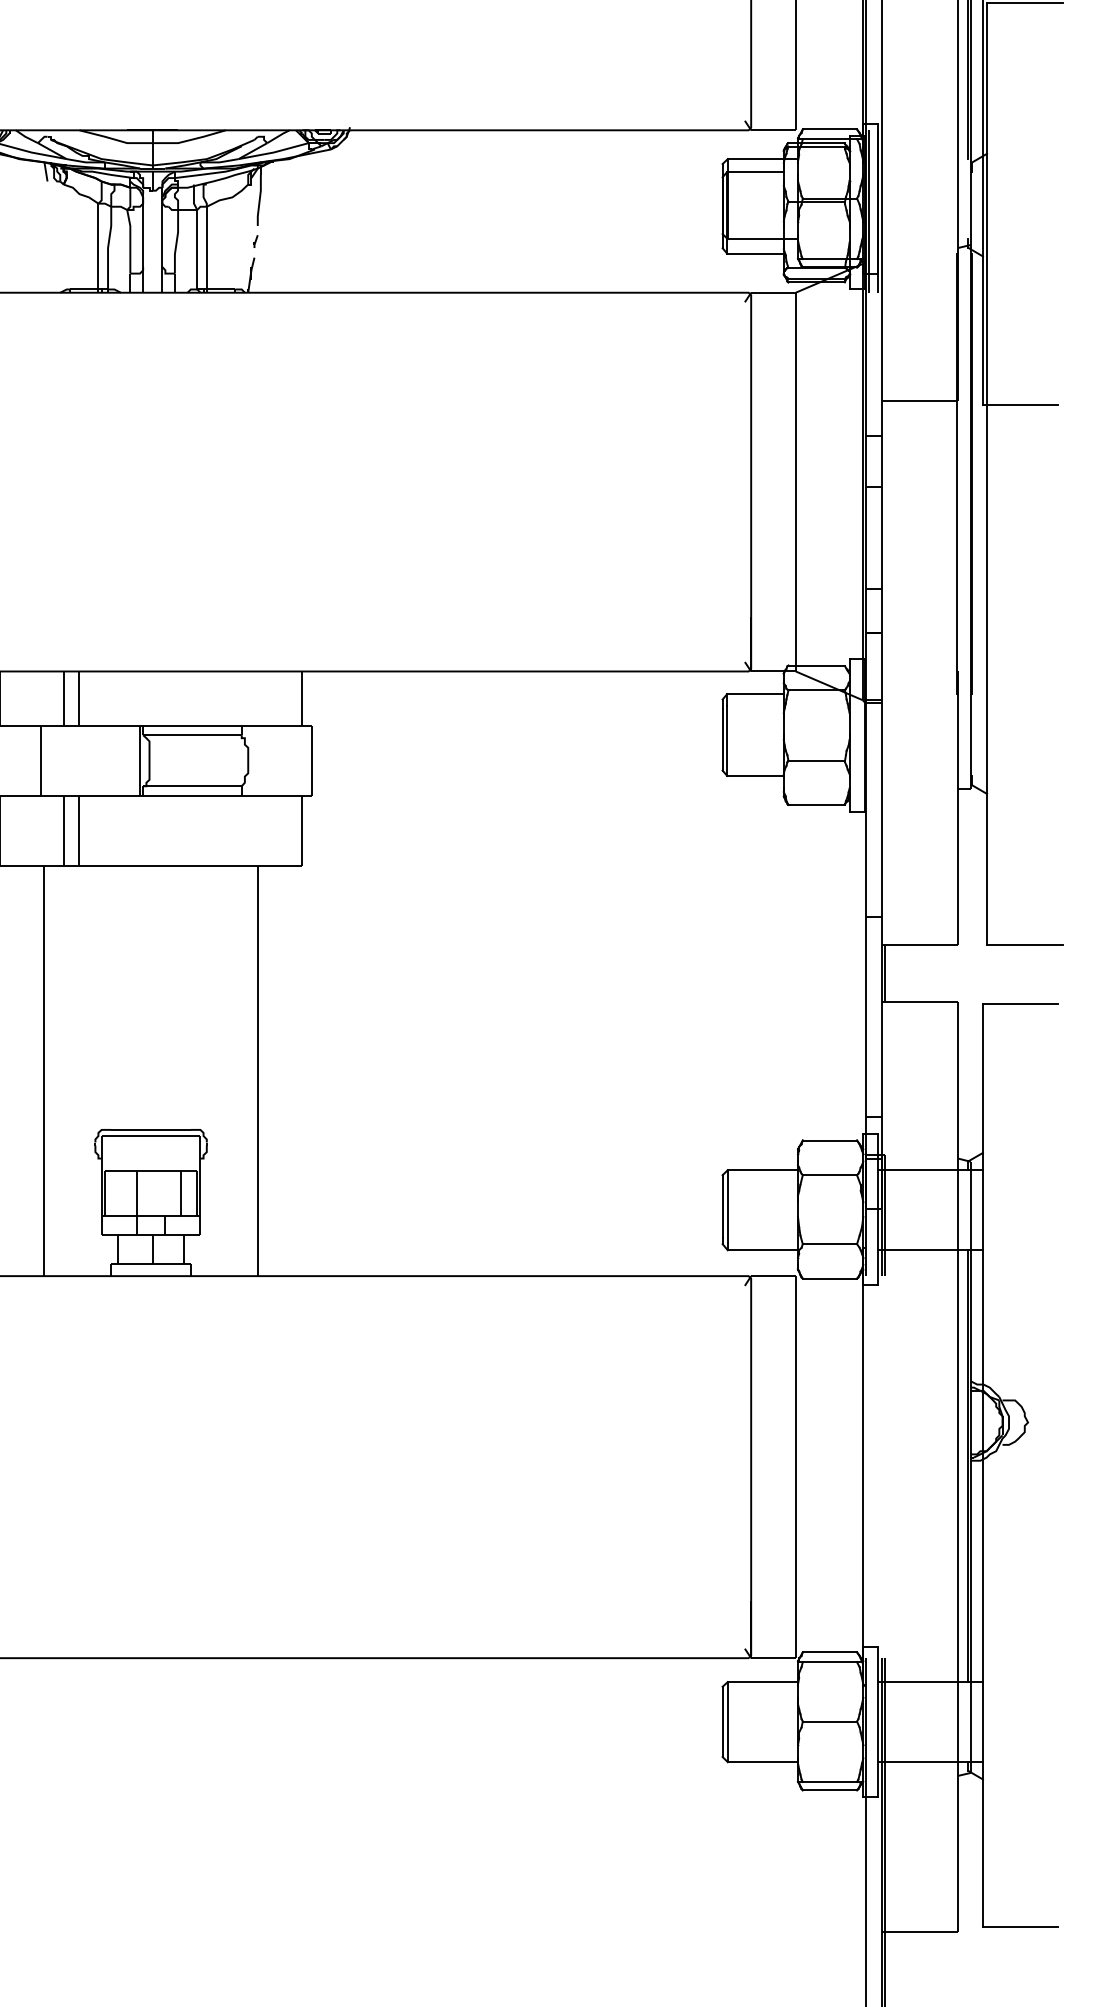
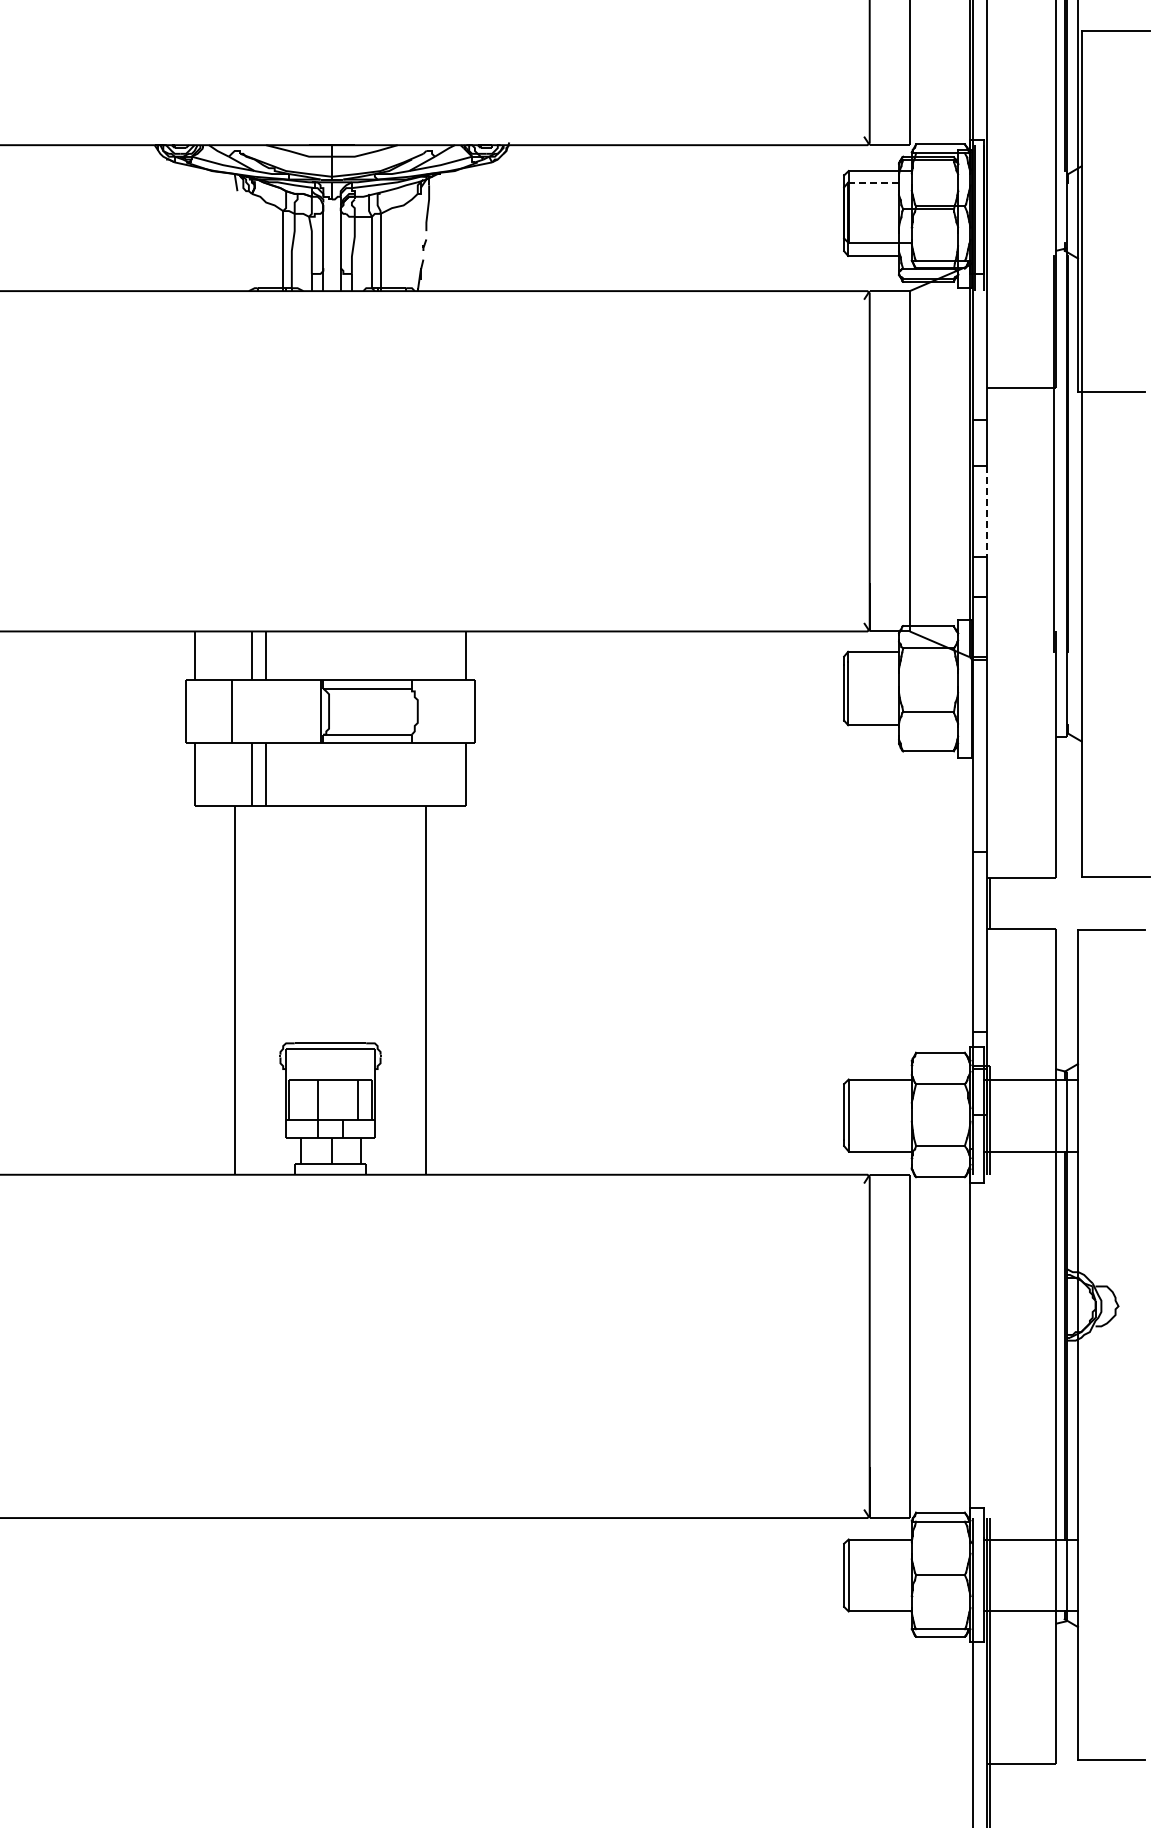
line: (755, 171) -> (873, 182), solid -> dashed
line: (882, 537) -> (987, 511), solid -> dashed

